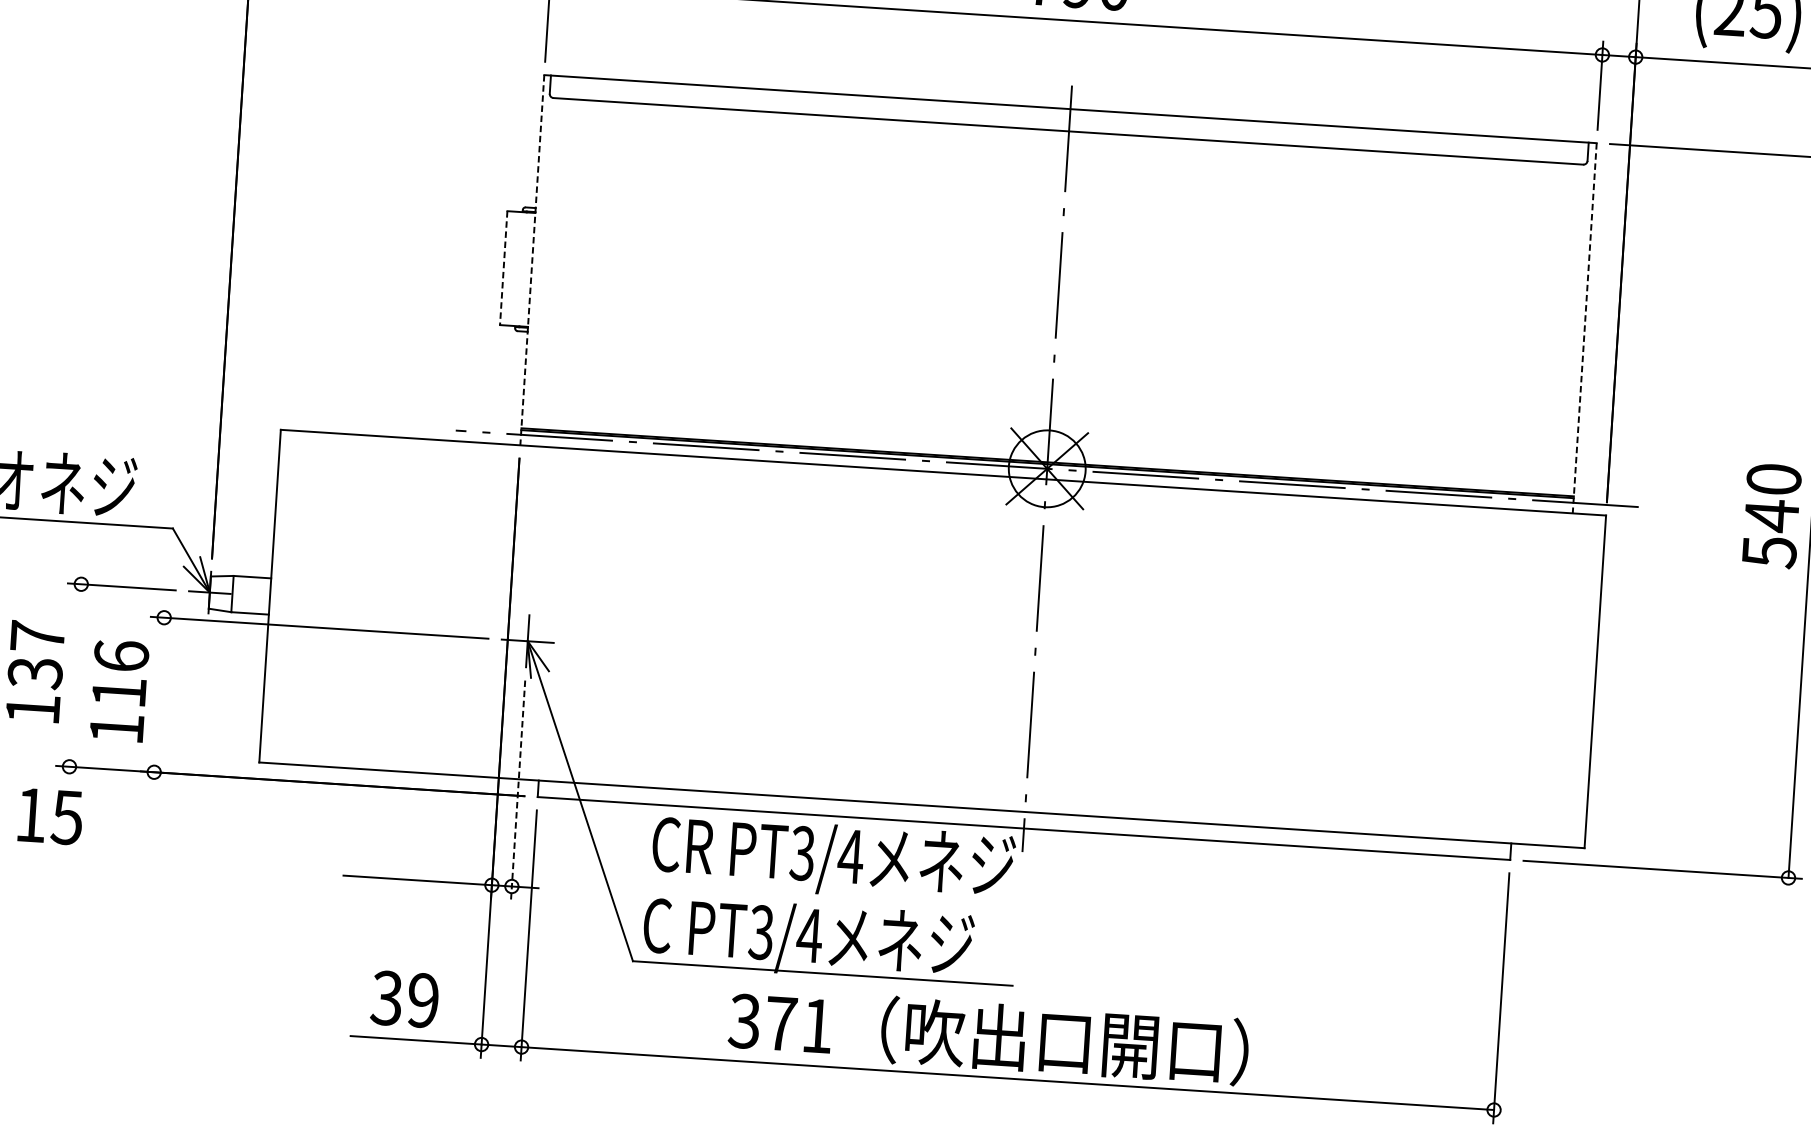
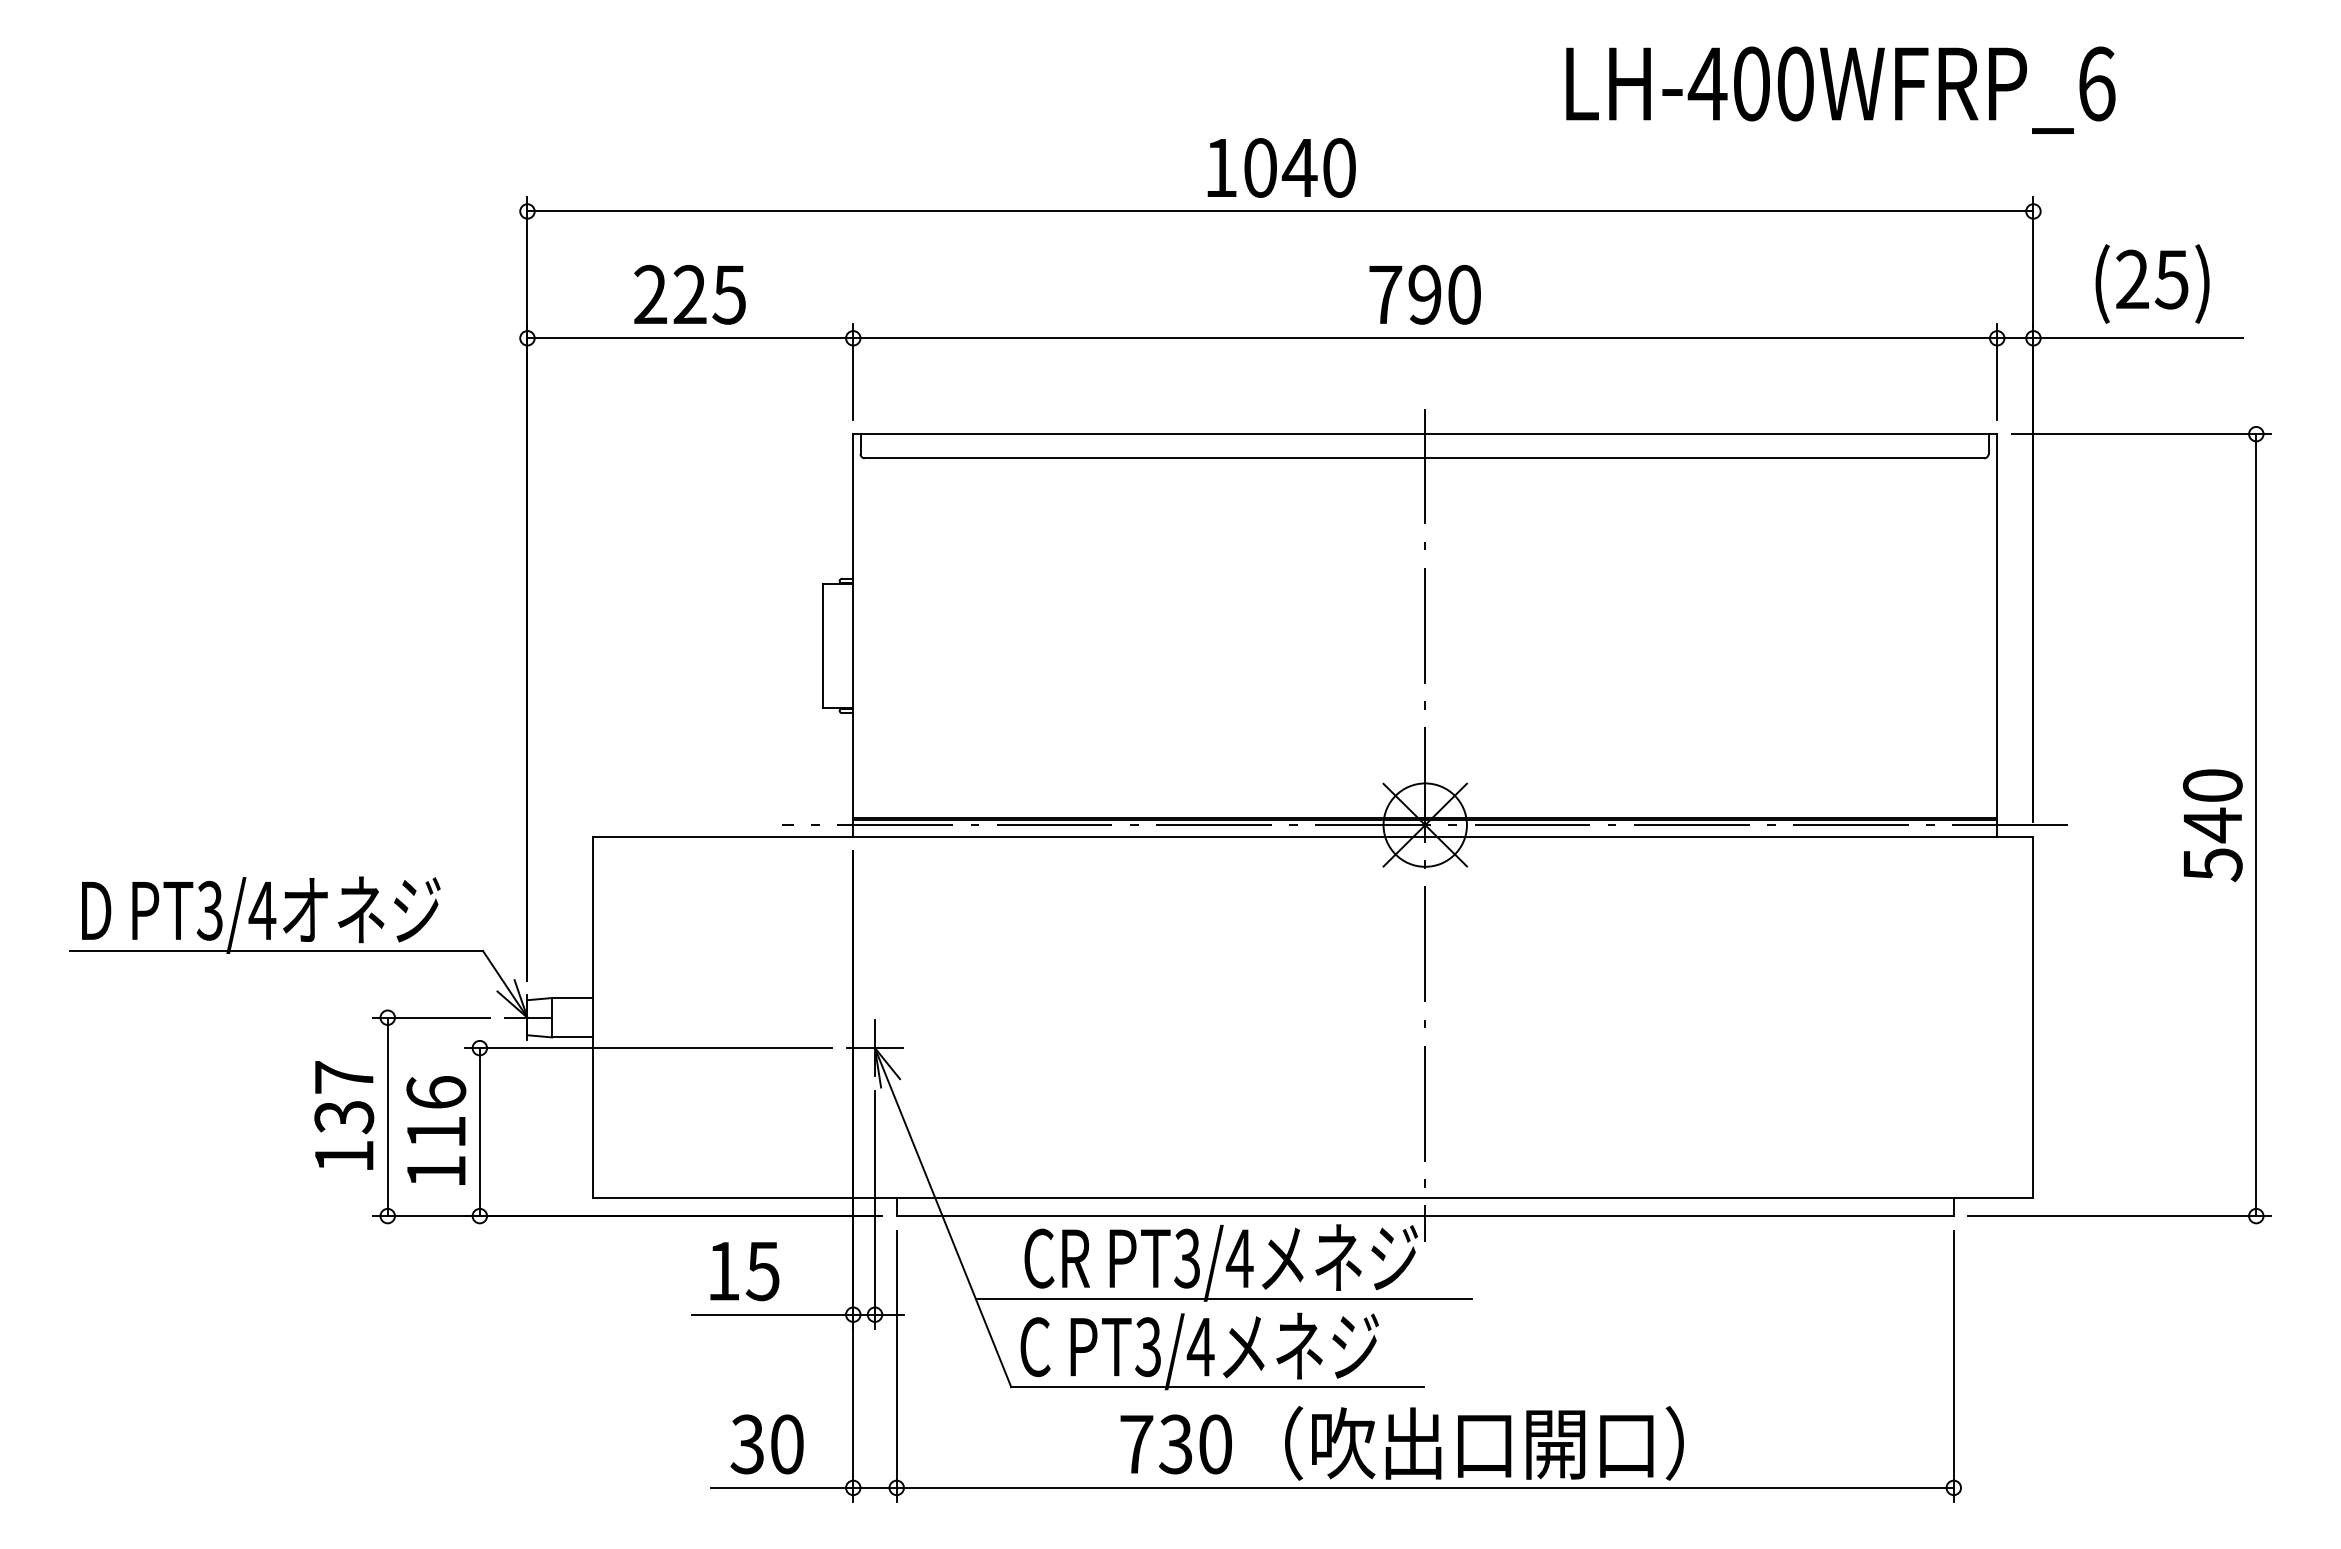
line: (532, 260) -> (853, 635), dashed -> solid
line: (503, 267) -> (822, 645), dashed -> solid
line: (1584, 328) -> (1997, 635), dashed -> solid
line: (75, 675) -> (387, 1116), added
line: (158, 695) -> (479, 1132), added
line: (518, 790) -> (875, 1210), dashed -> solid
text: (50, 816) -> (744, 1271), moved
line: (833, 892) -> (1223, 1298), added
text: (422, 1000) -> (786, 1444), 39 -> 30
text: (780, 1023) -> (1175, 1444), 371 -> 730

